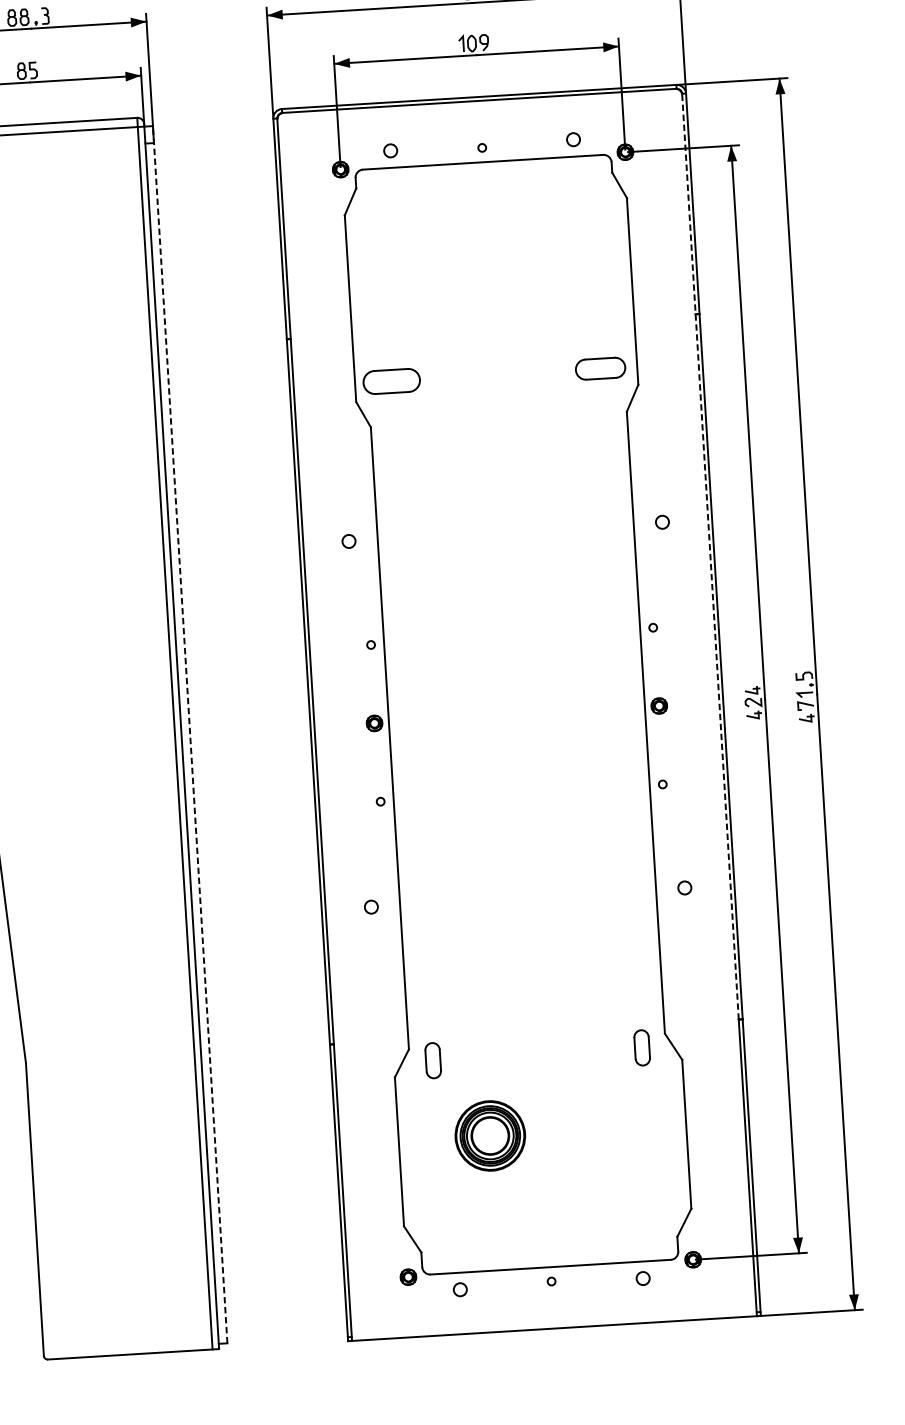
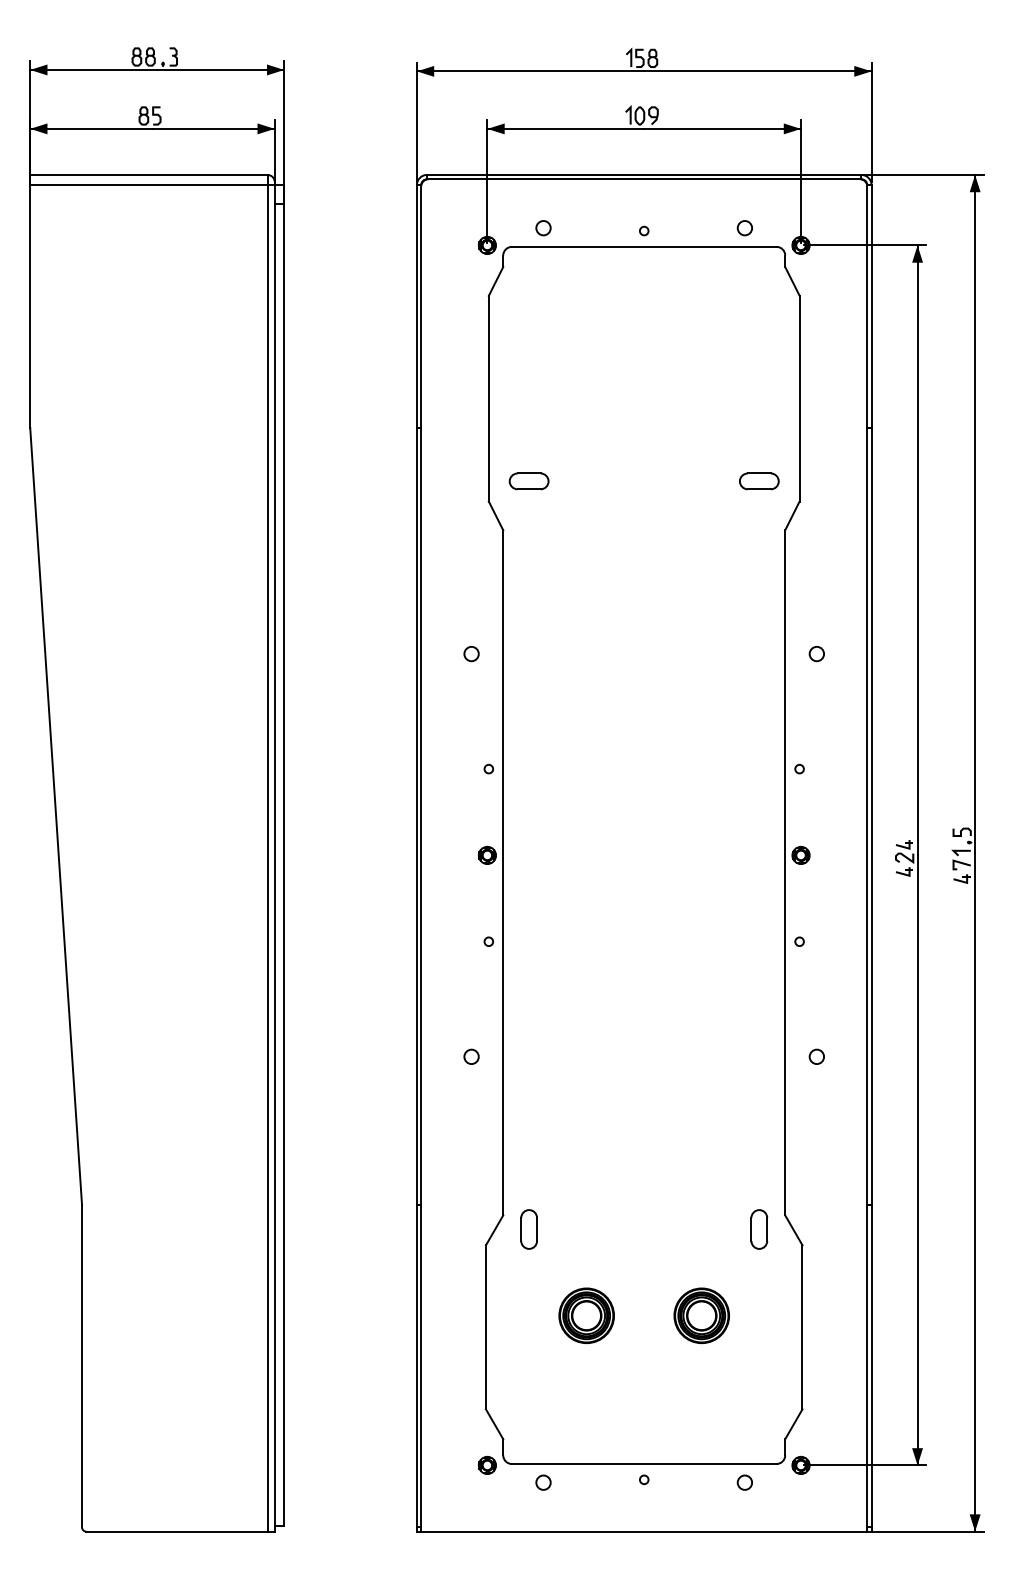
part: (600, 368) -> (759, 481), size x0.71
part: (391, 381) -> (528, 481), size x0.62
line: (710, 556) -> (867, 694), dashed -> solid
line: (190, 733) -> (284, 854), dashed -> solid
part: (594, 1129) -> (701, 1315), added
part: (490, 1135) -> (586, 1315), size x0.71

